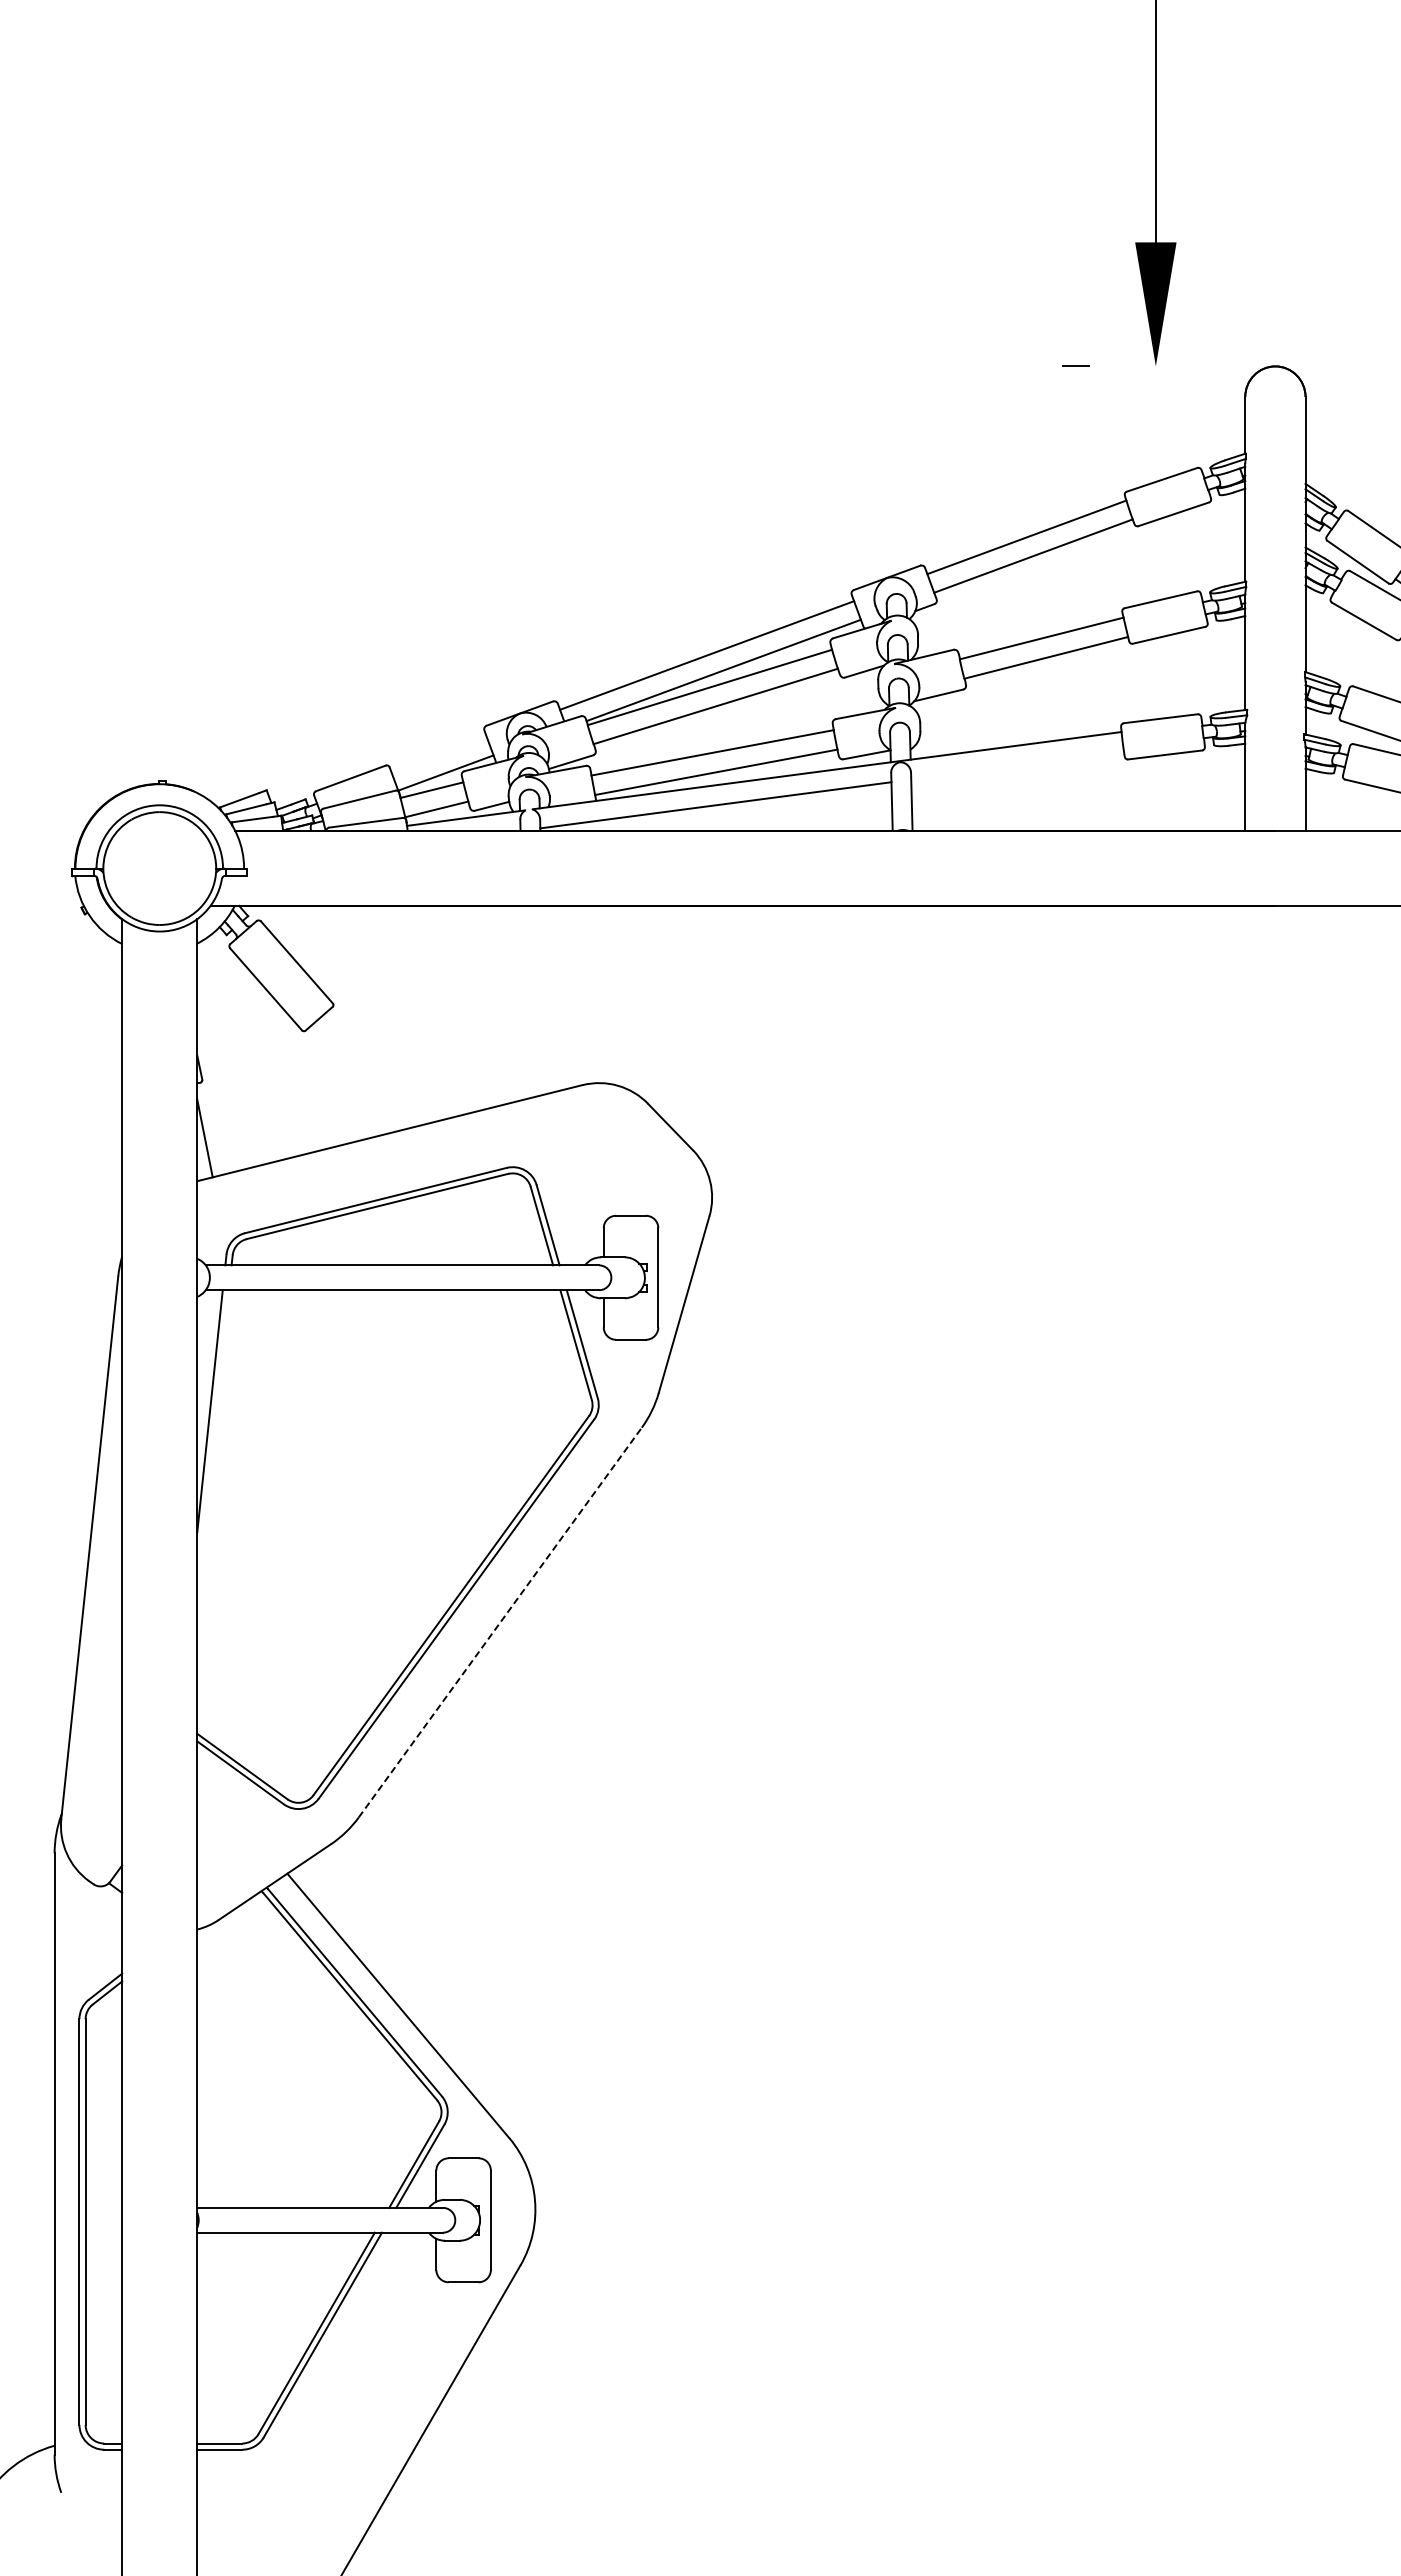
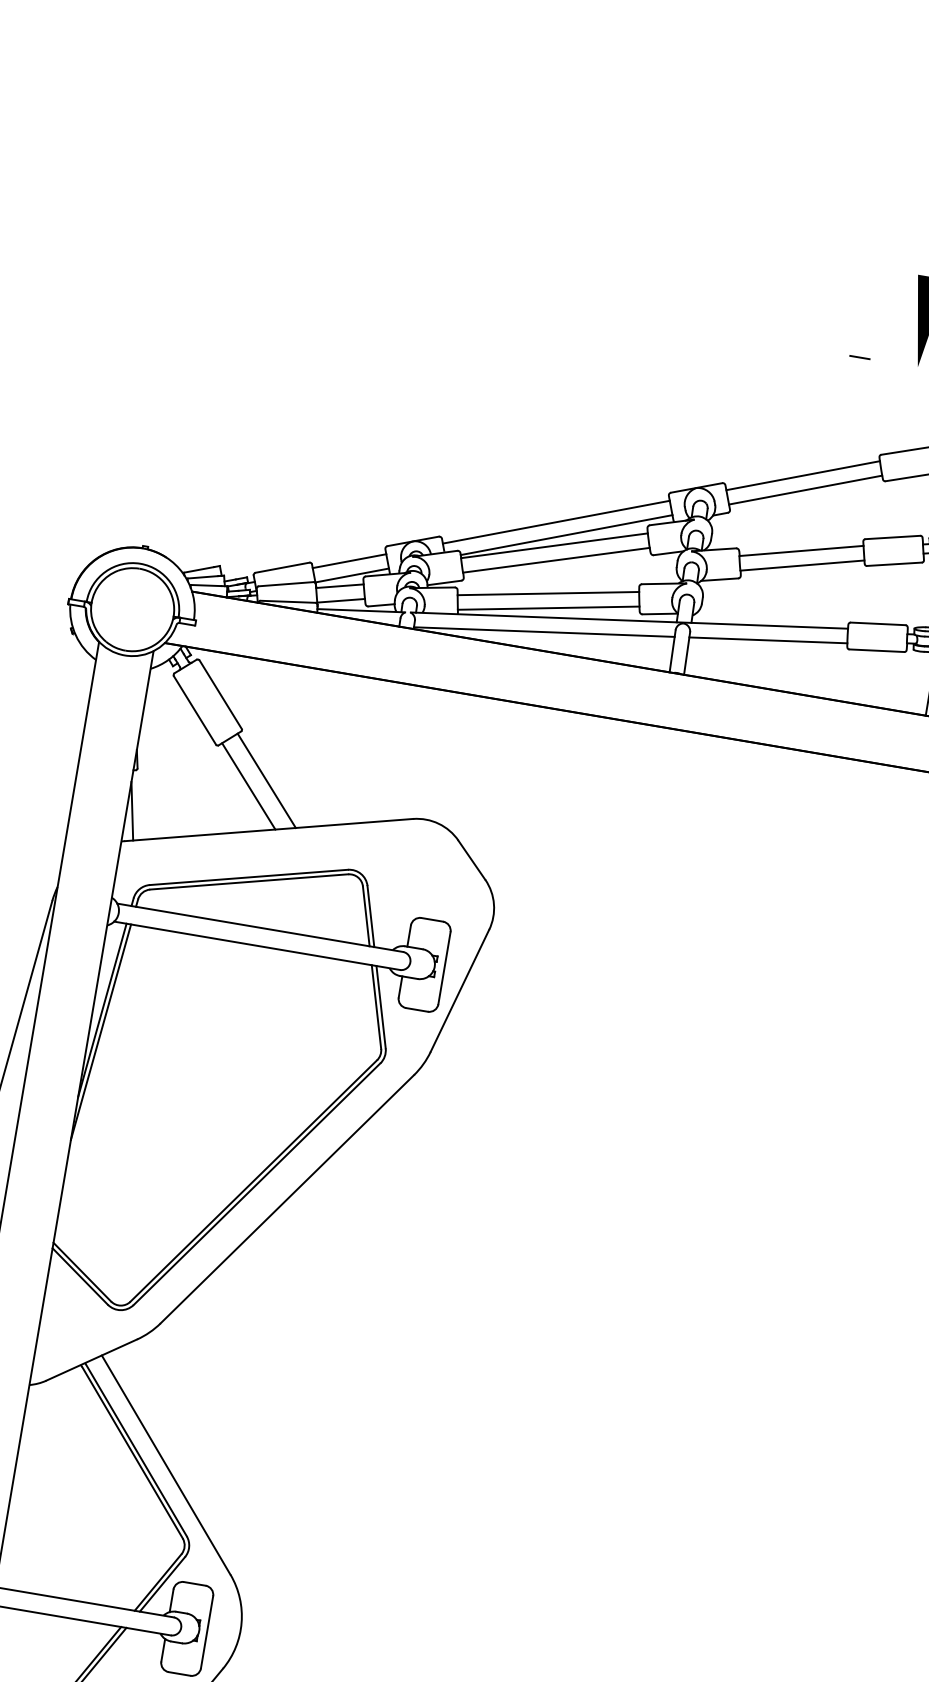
line: (438, 754) -> (349, 561), added
line: (1017, 765) -> (768, 640), added
line: (377, 1066) -> (266, 780), added
line: (354, 1078) -> (248, 786), added
line: (212, 1441) -> (100, 1032), added
line: (500, 1622) -> (287, 1199), dashed -> solid

